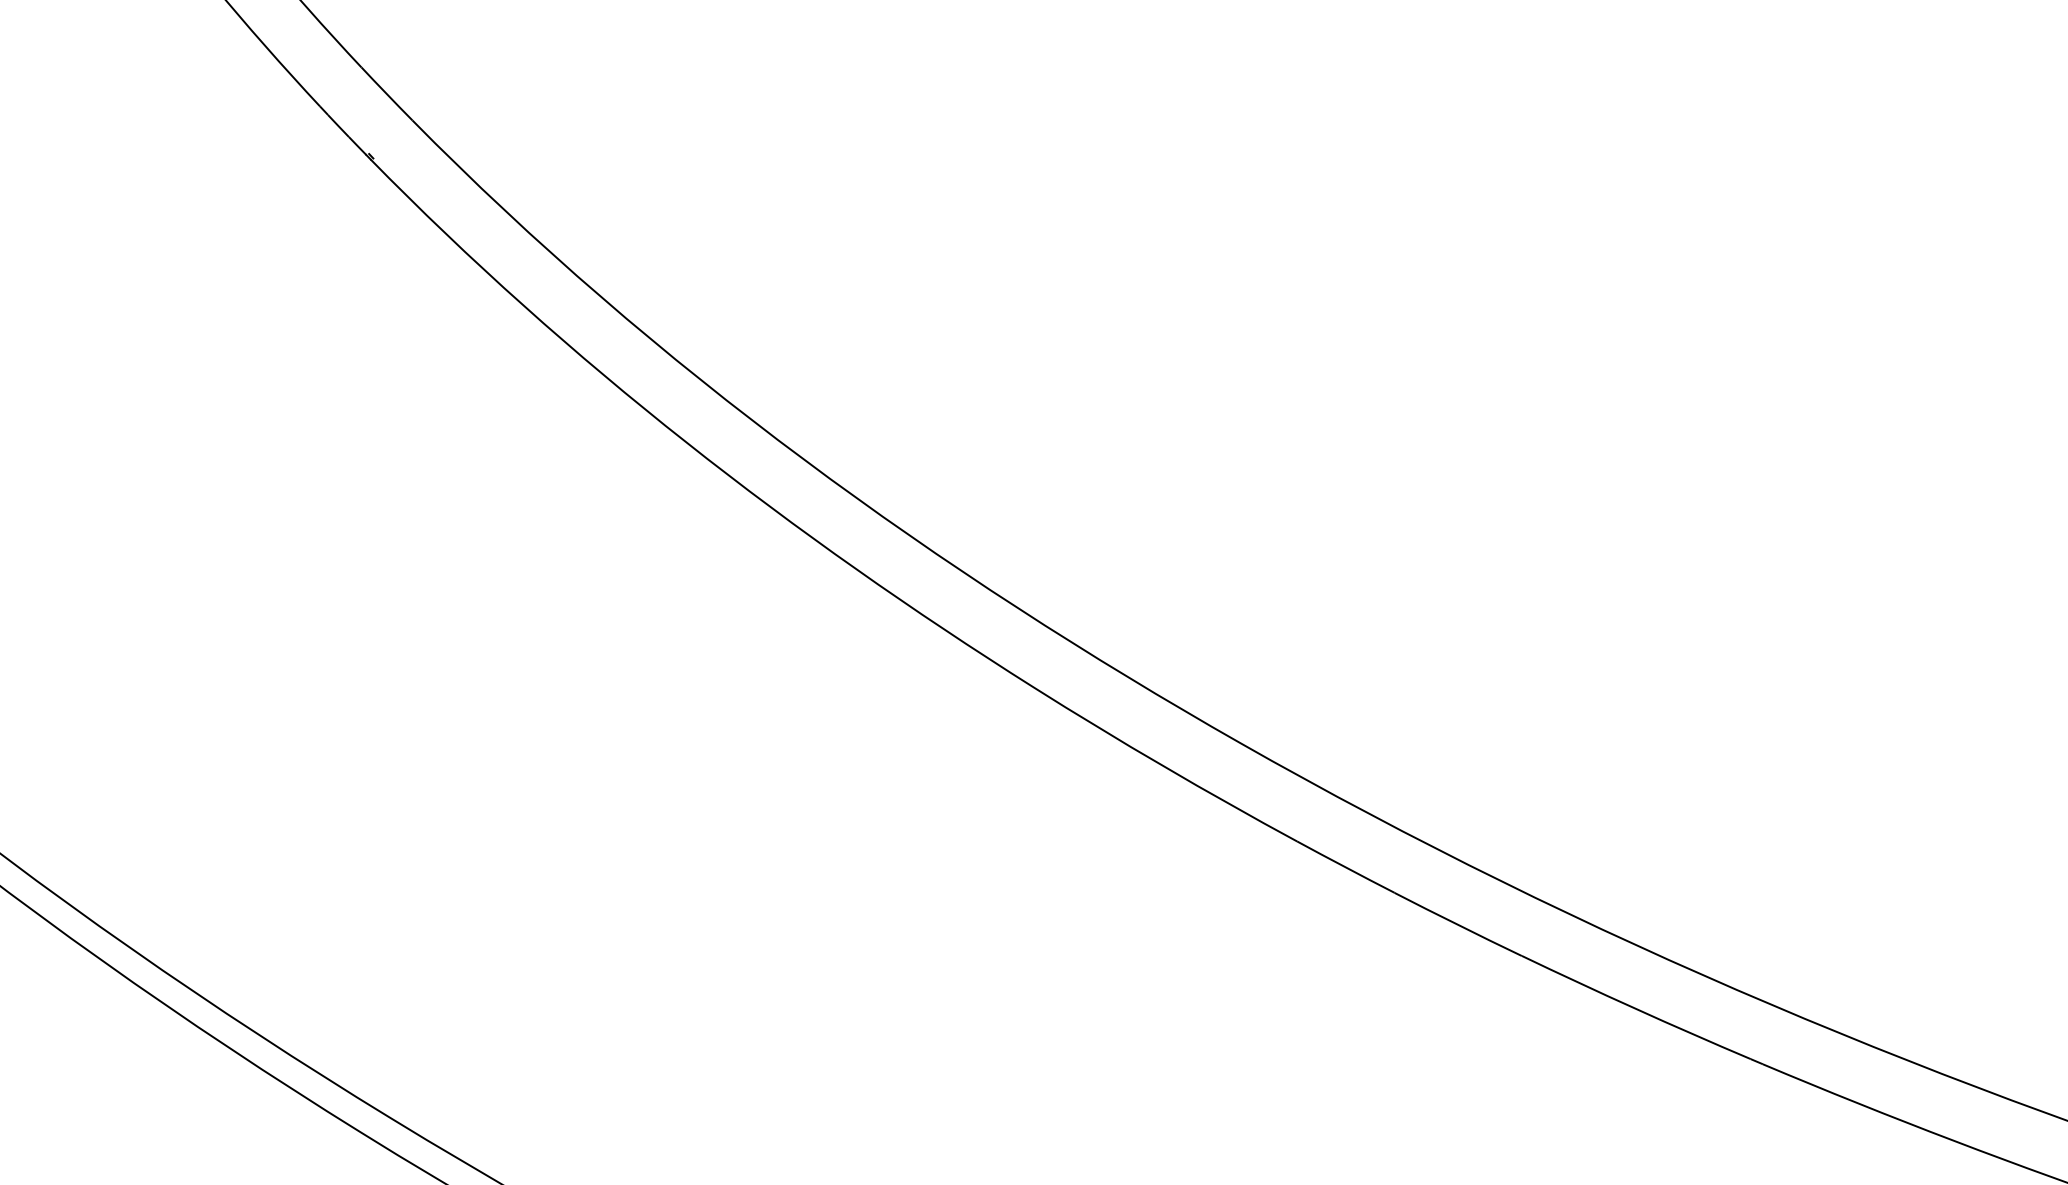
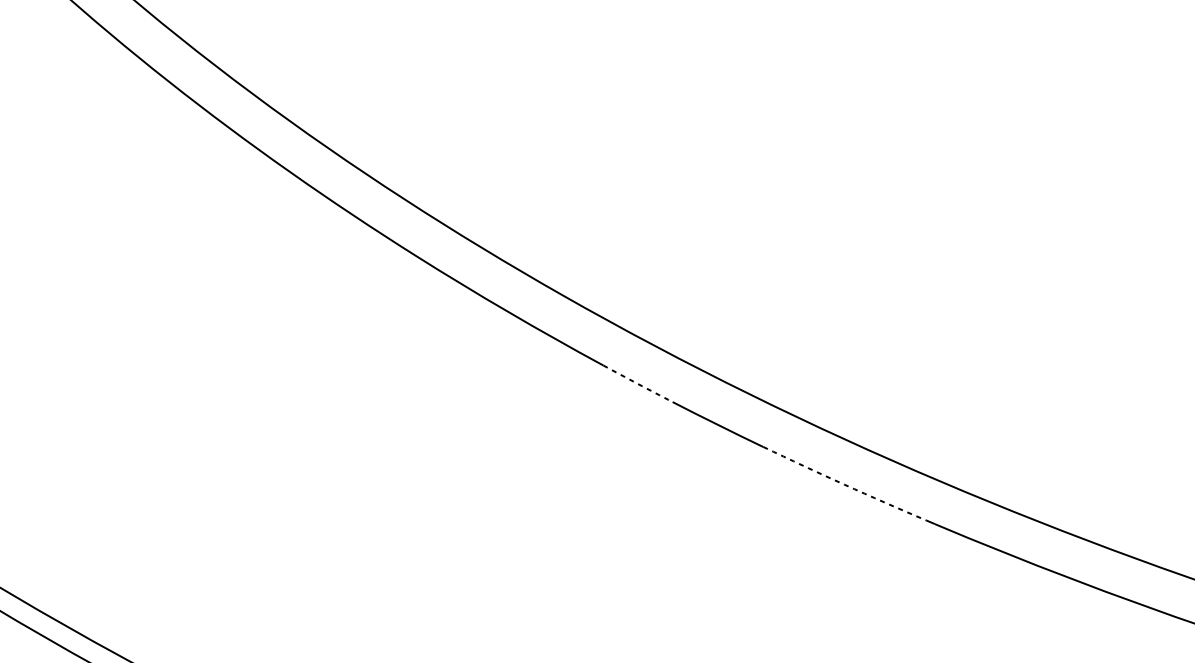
arc: (1345, 867) -> (637, 384), solid -> dashed
arc: (1635, 1008) -> (844, 484), solid -> dashed

